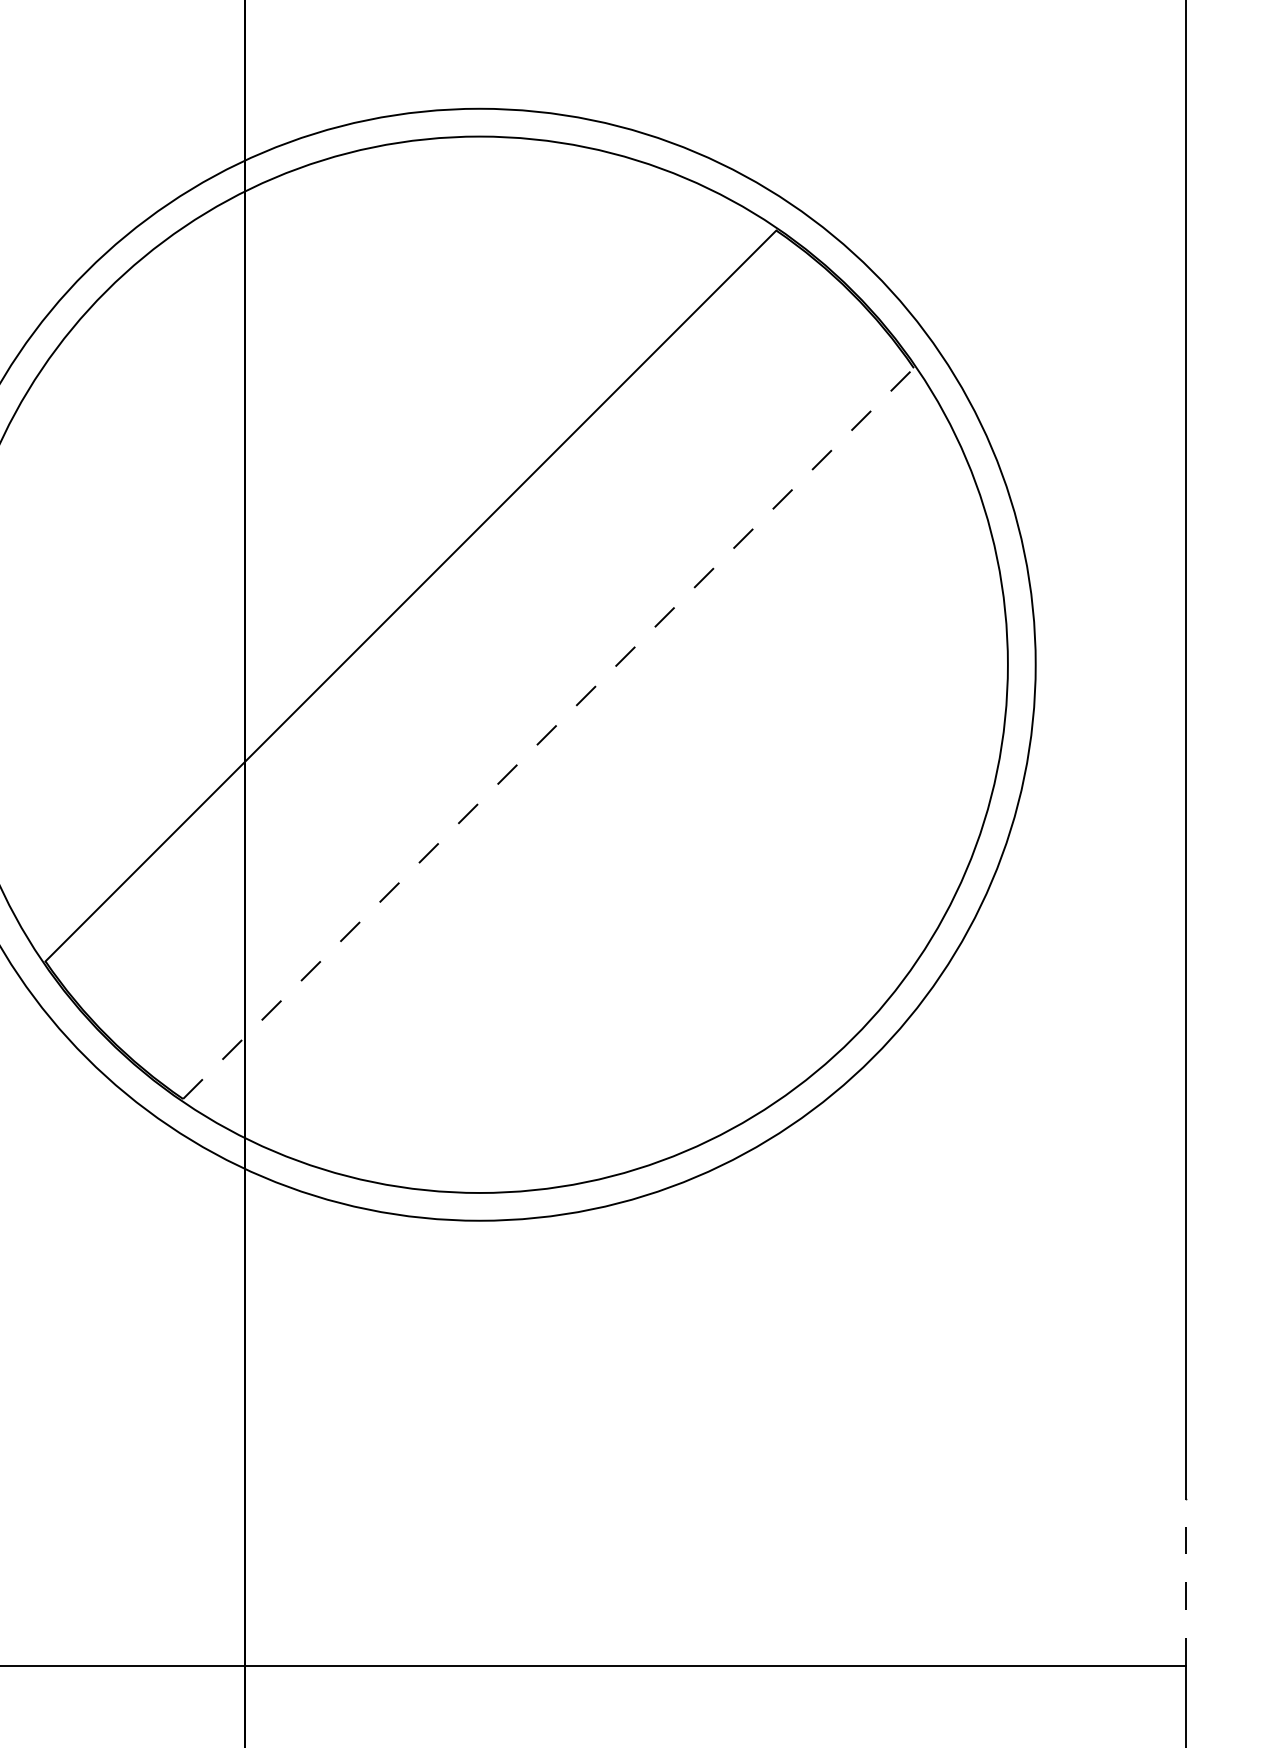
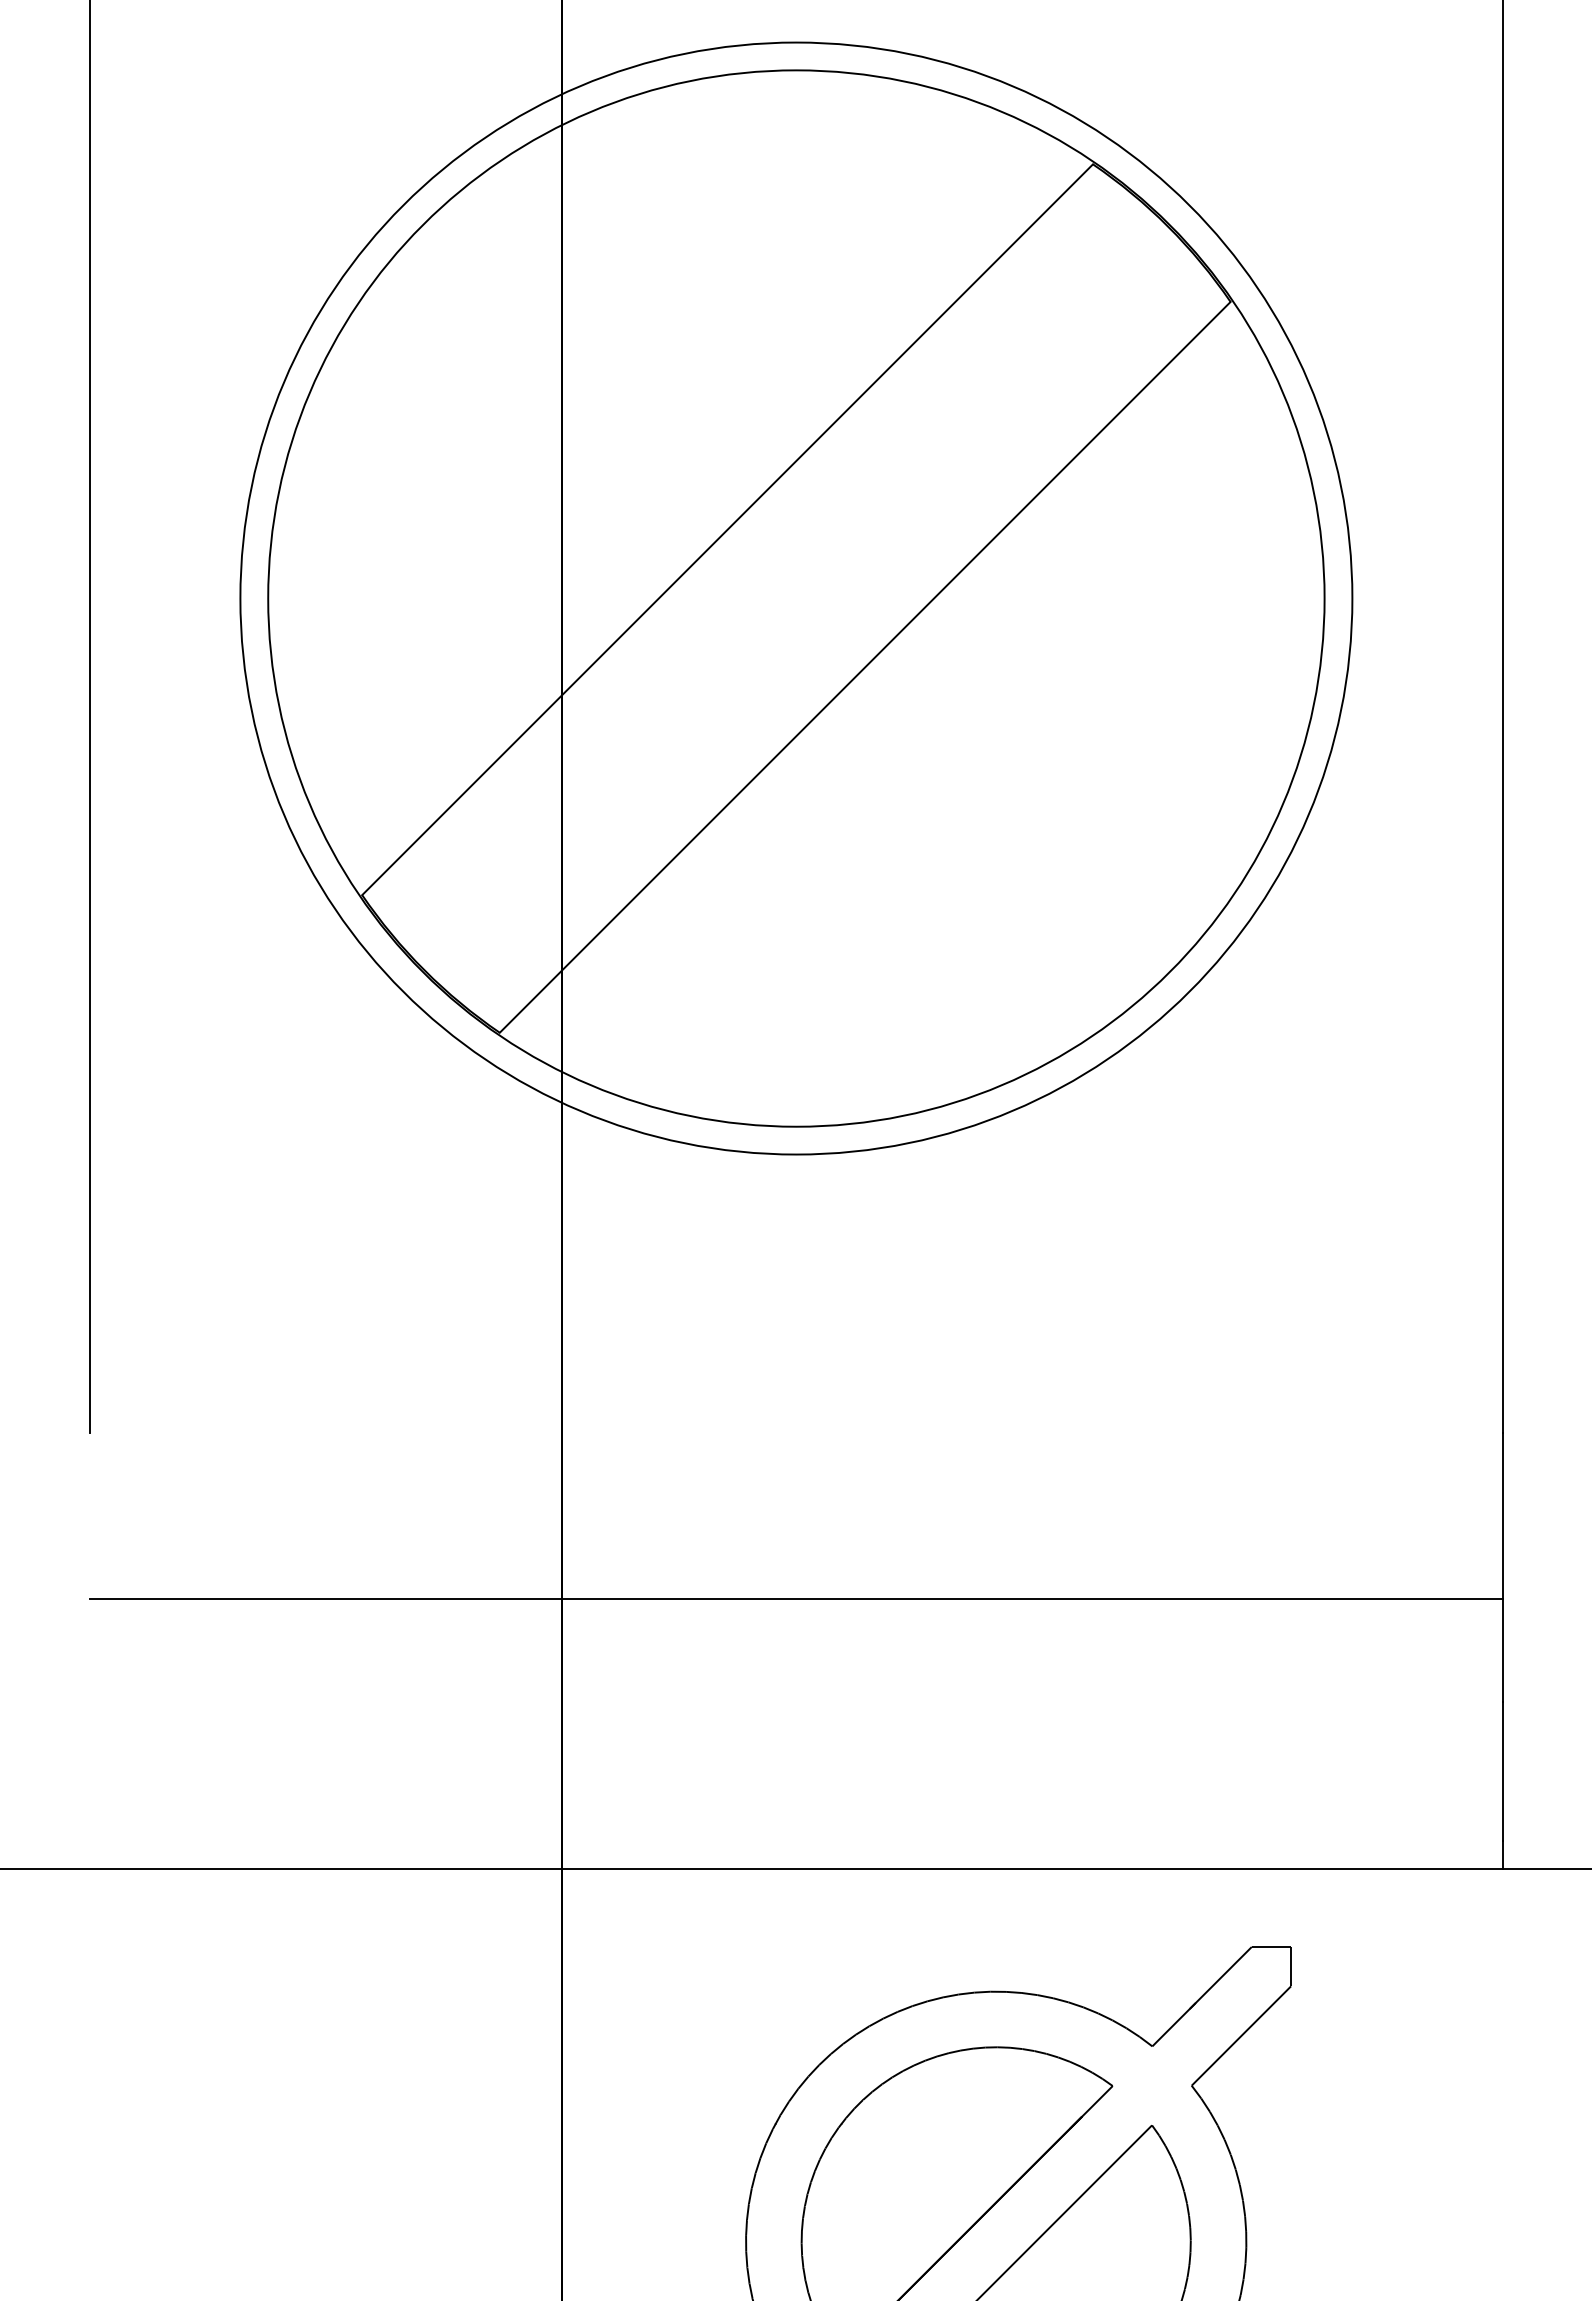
line: (548, 733) -> (865, 667), dashed -> solid
line: (1185, 1581) -> (1502, 1515), dashed -> solid

